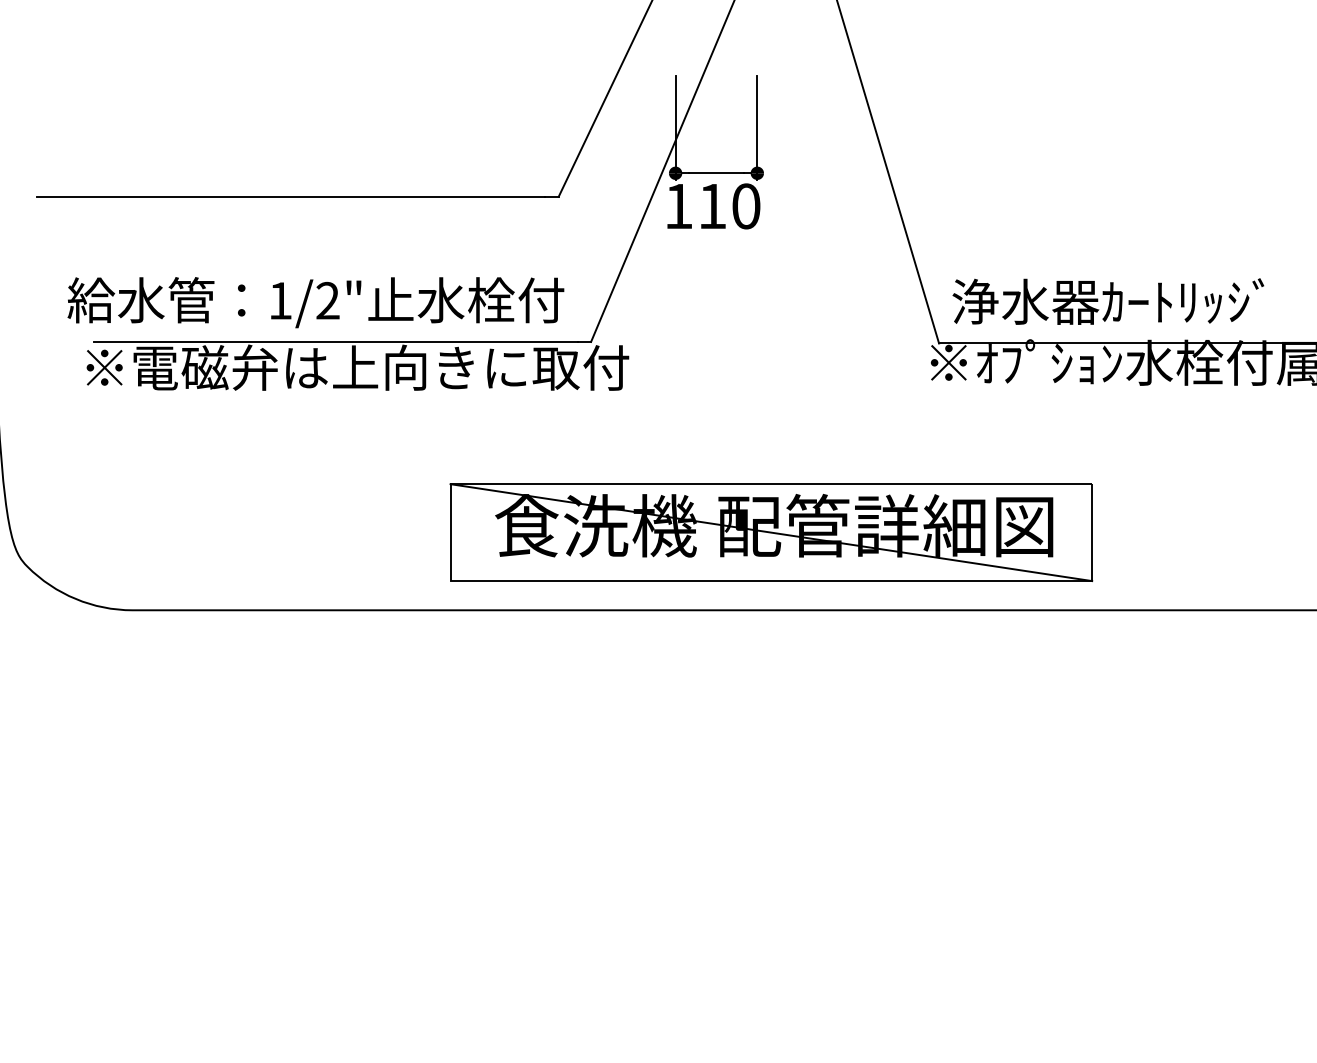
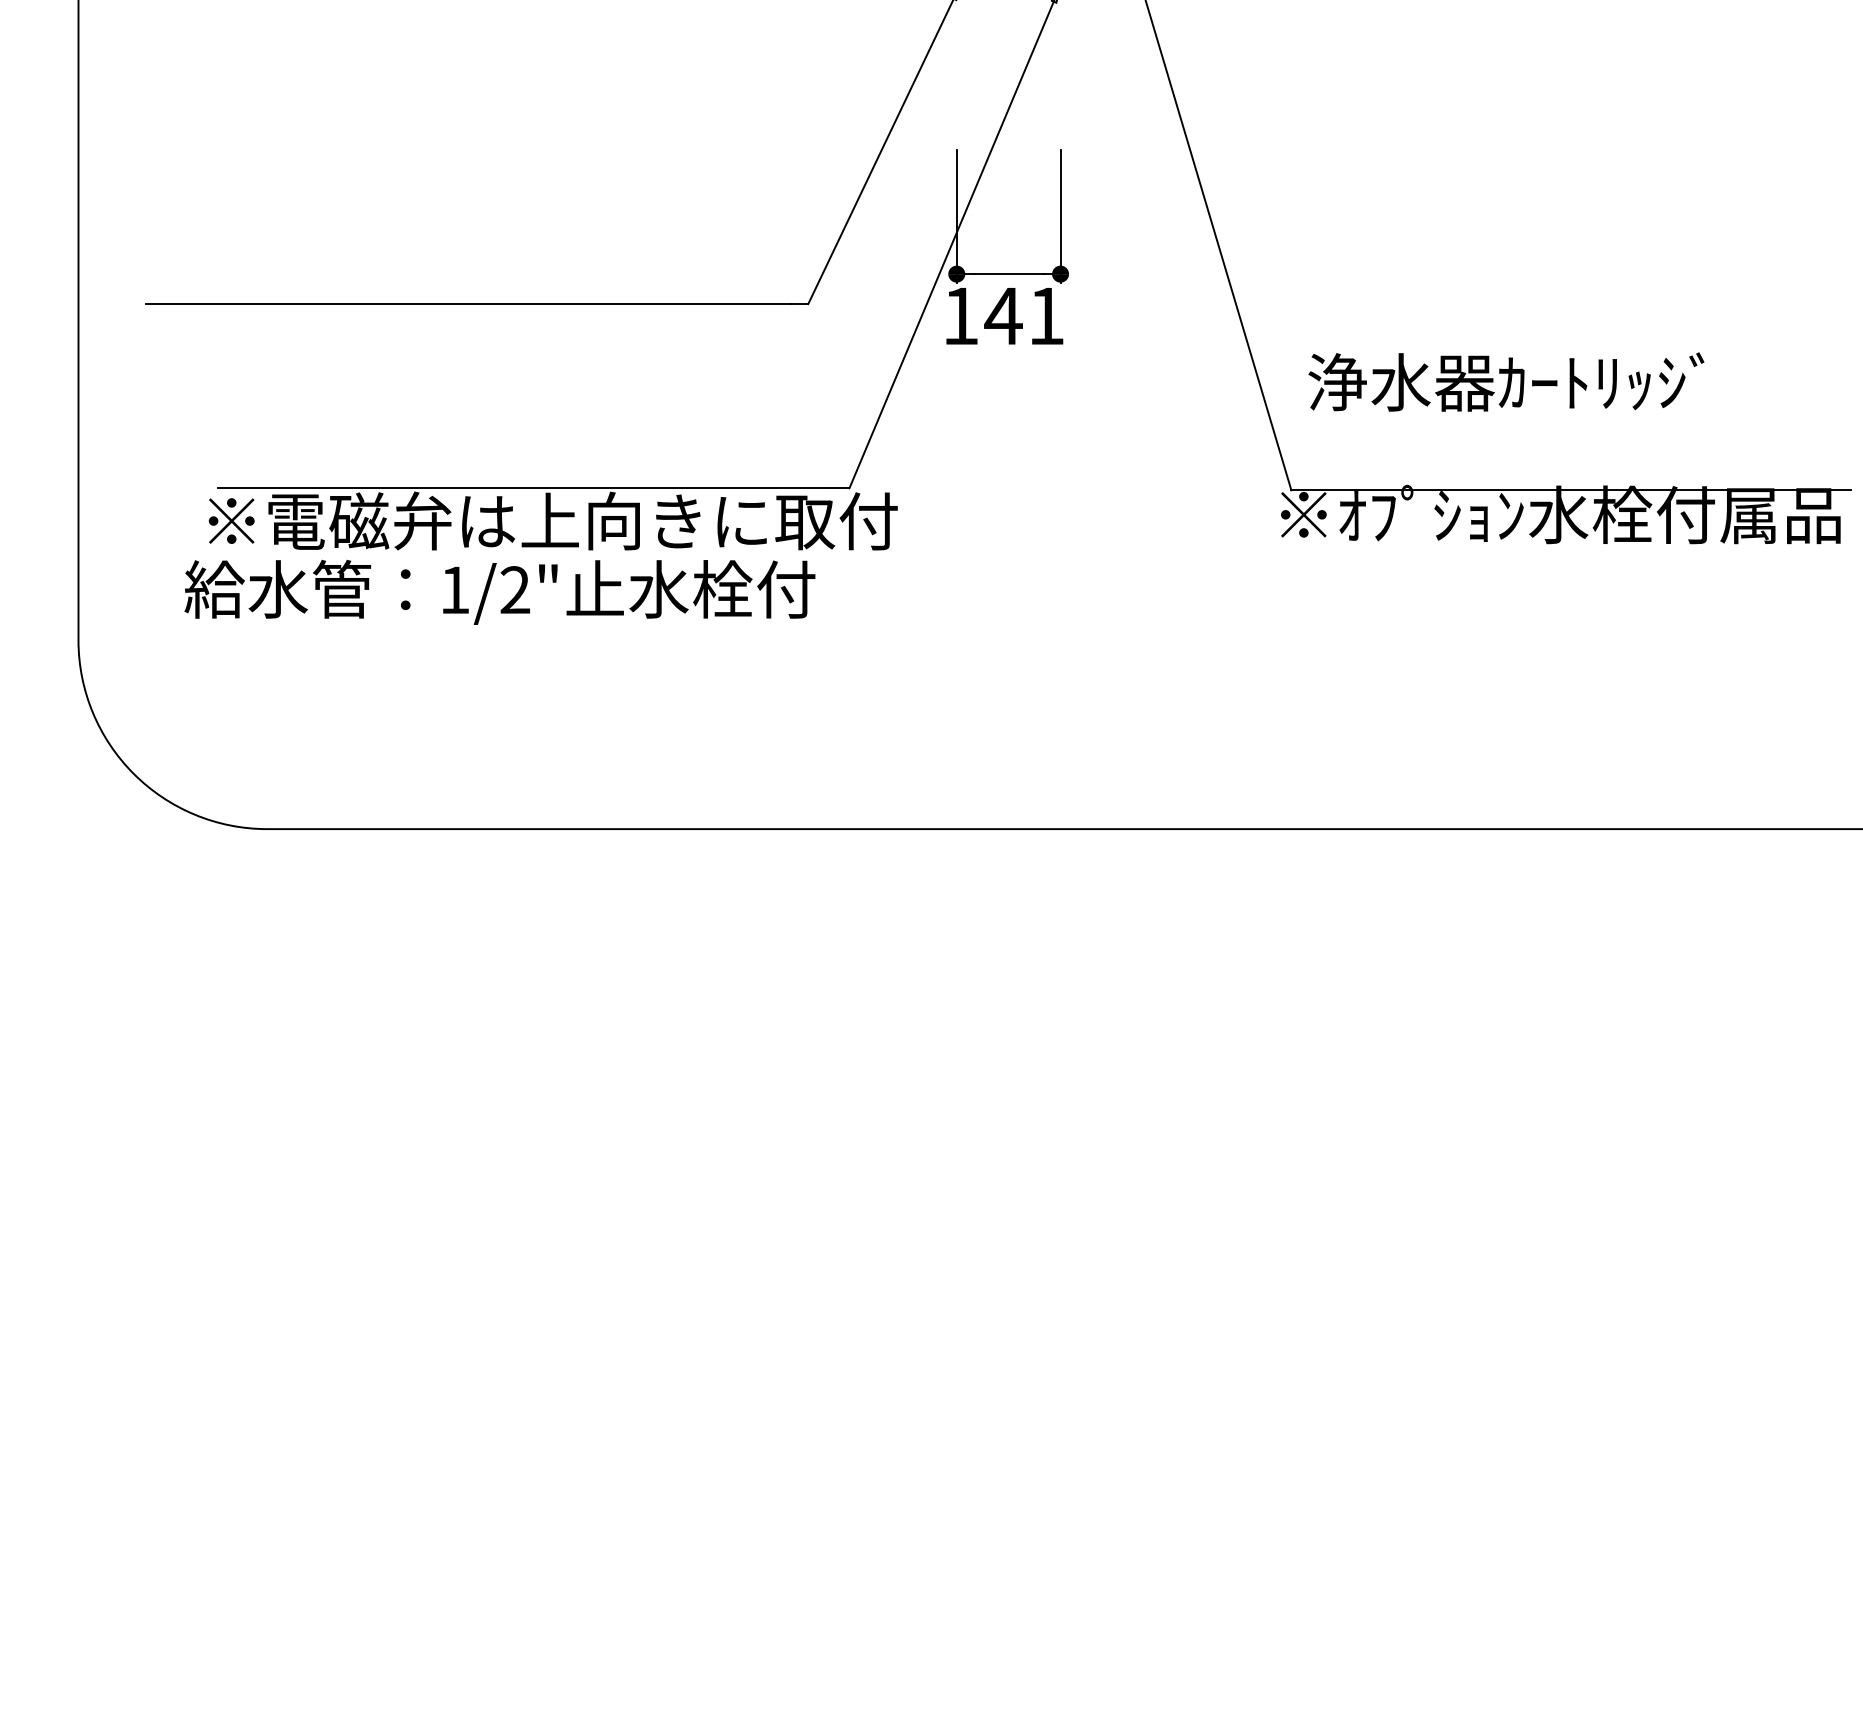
text: (728, 206) -> (1024, 316), 110 -> 141
text: (1108, 301) -> (1506, 381), moved
text: (315, 302) -> (499, 592), moved
part: (771, 532) -> (1078, 730), removed

